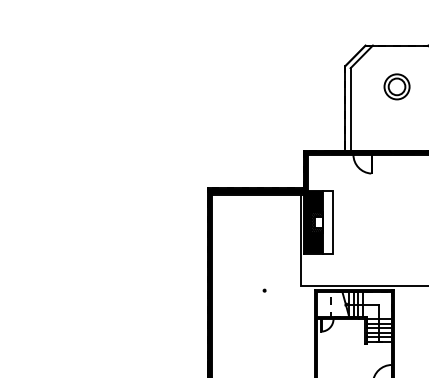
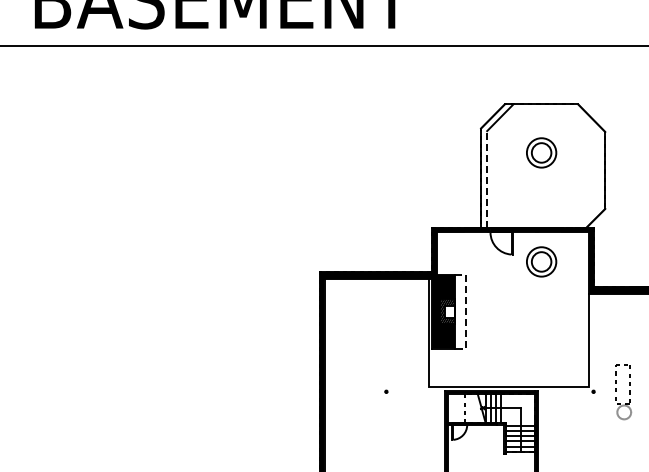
line: (350, 108) -> (487, 178), solid -> dashed
part: (396, 179) -> (541, 261), added
line: (332, 222) -> (466, 311), solid -> dashed

